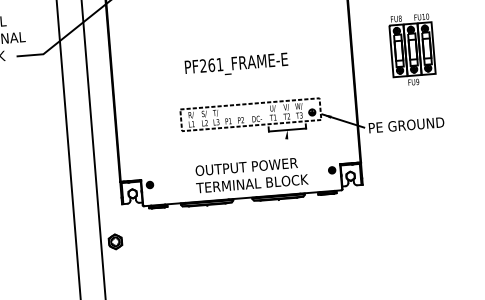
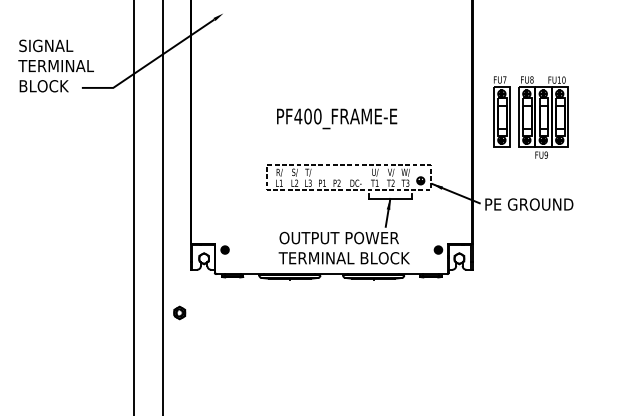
part: (376, 47) -> (501, 111), added
text: (211, 65) -> (307, 116), PF261_FRAME-E -> PF400_FRAME-E
line: (286, 141) -> (387, 212), added
part: (115, 241) -> (179, 312), size x0.71

